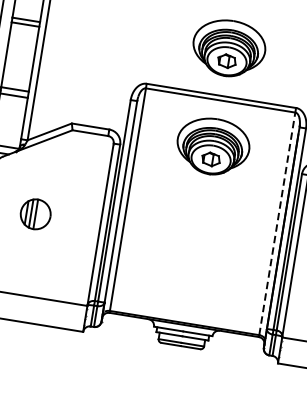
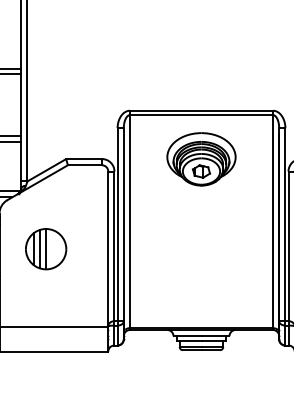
part: (229, 48) -> (201, 65), removed
part: (35, 214) -> (46, 249), size x1.43
line: (276, 223) -> (272, 221), dashed -> solid

